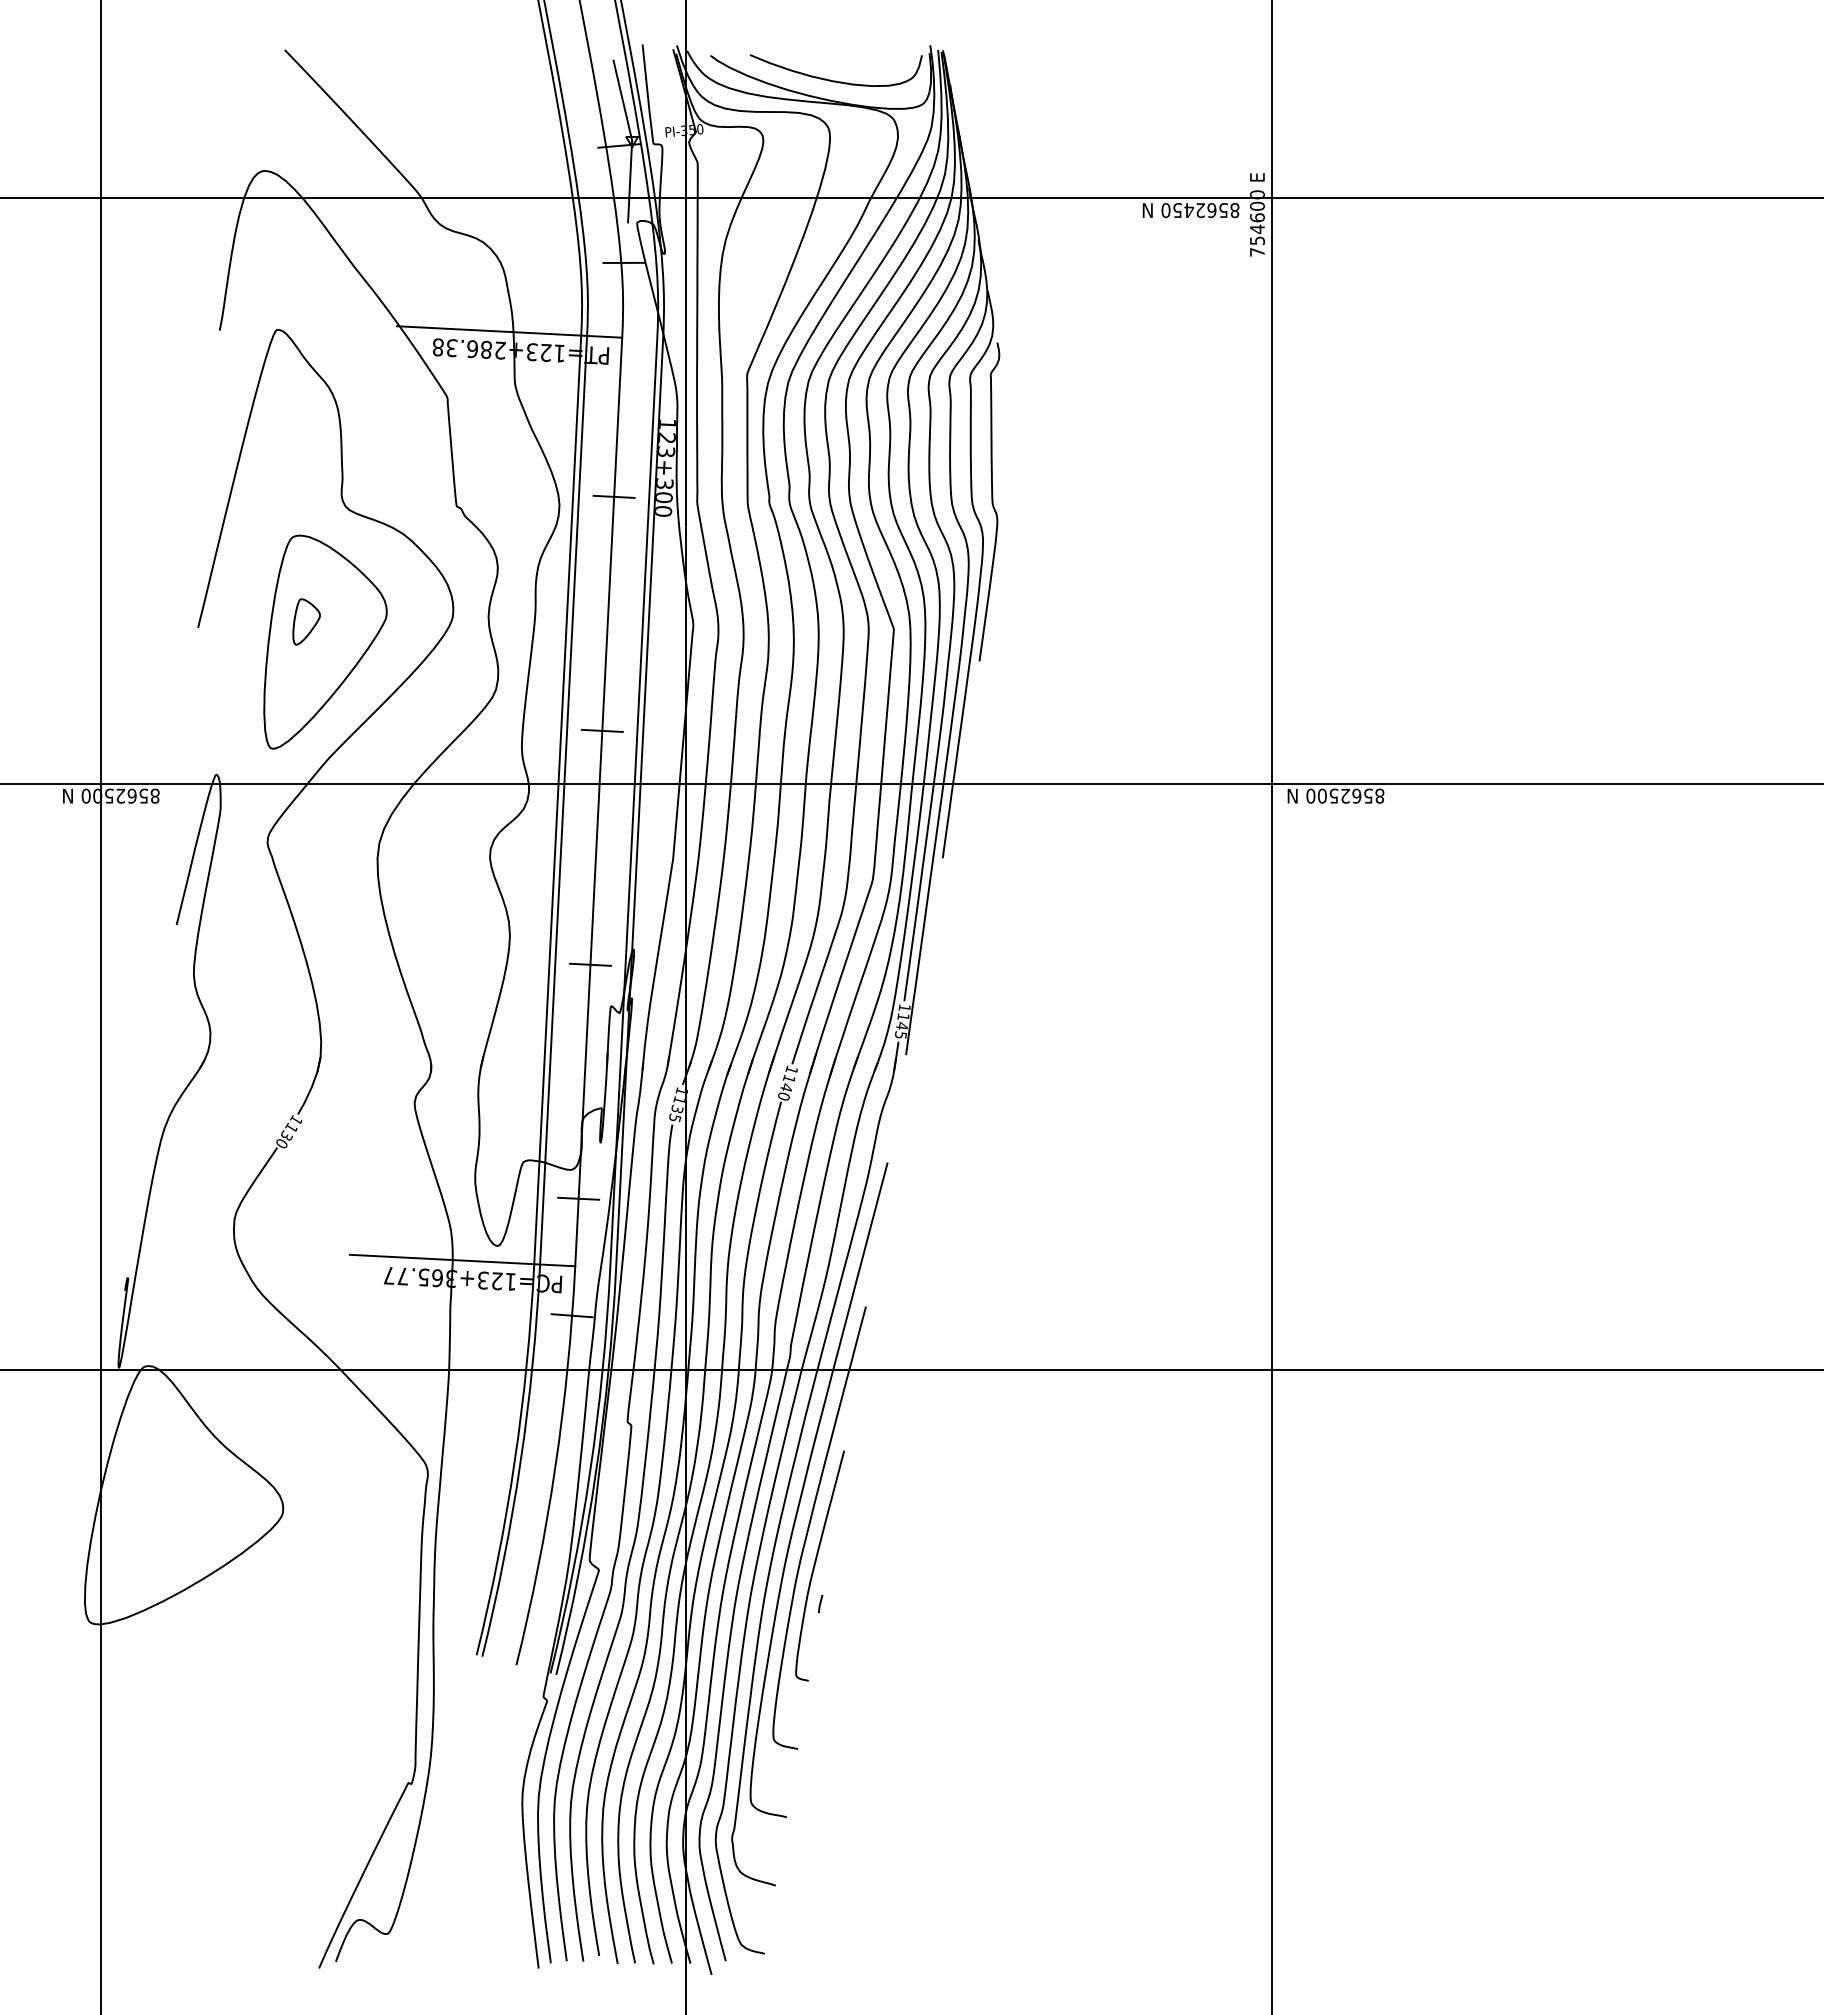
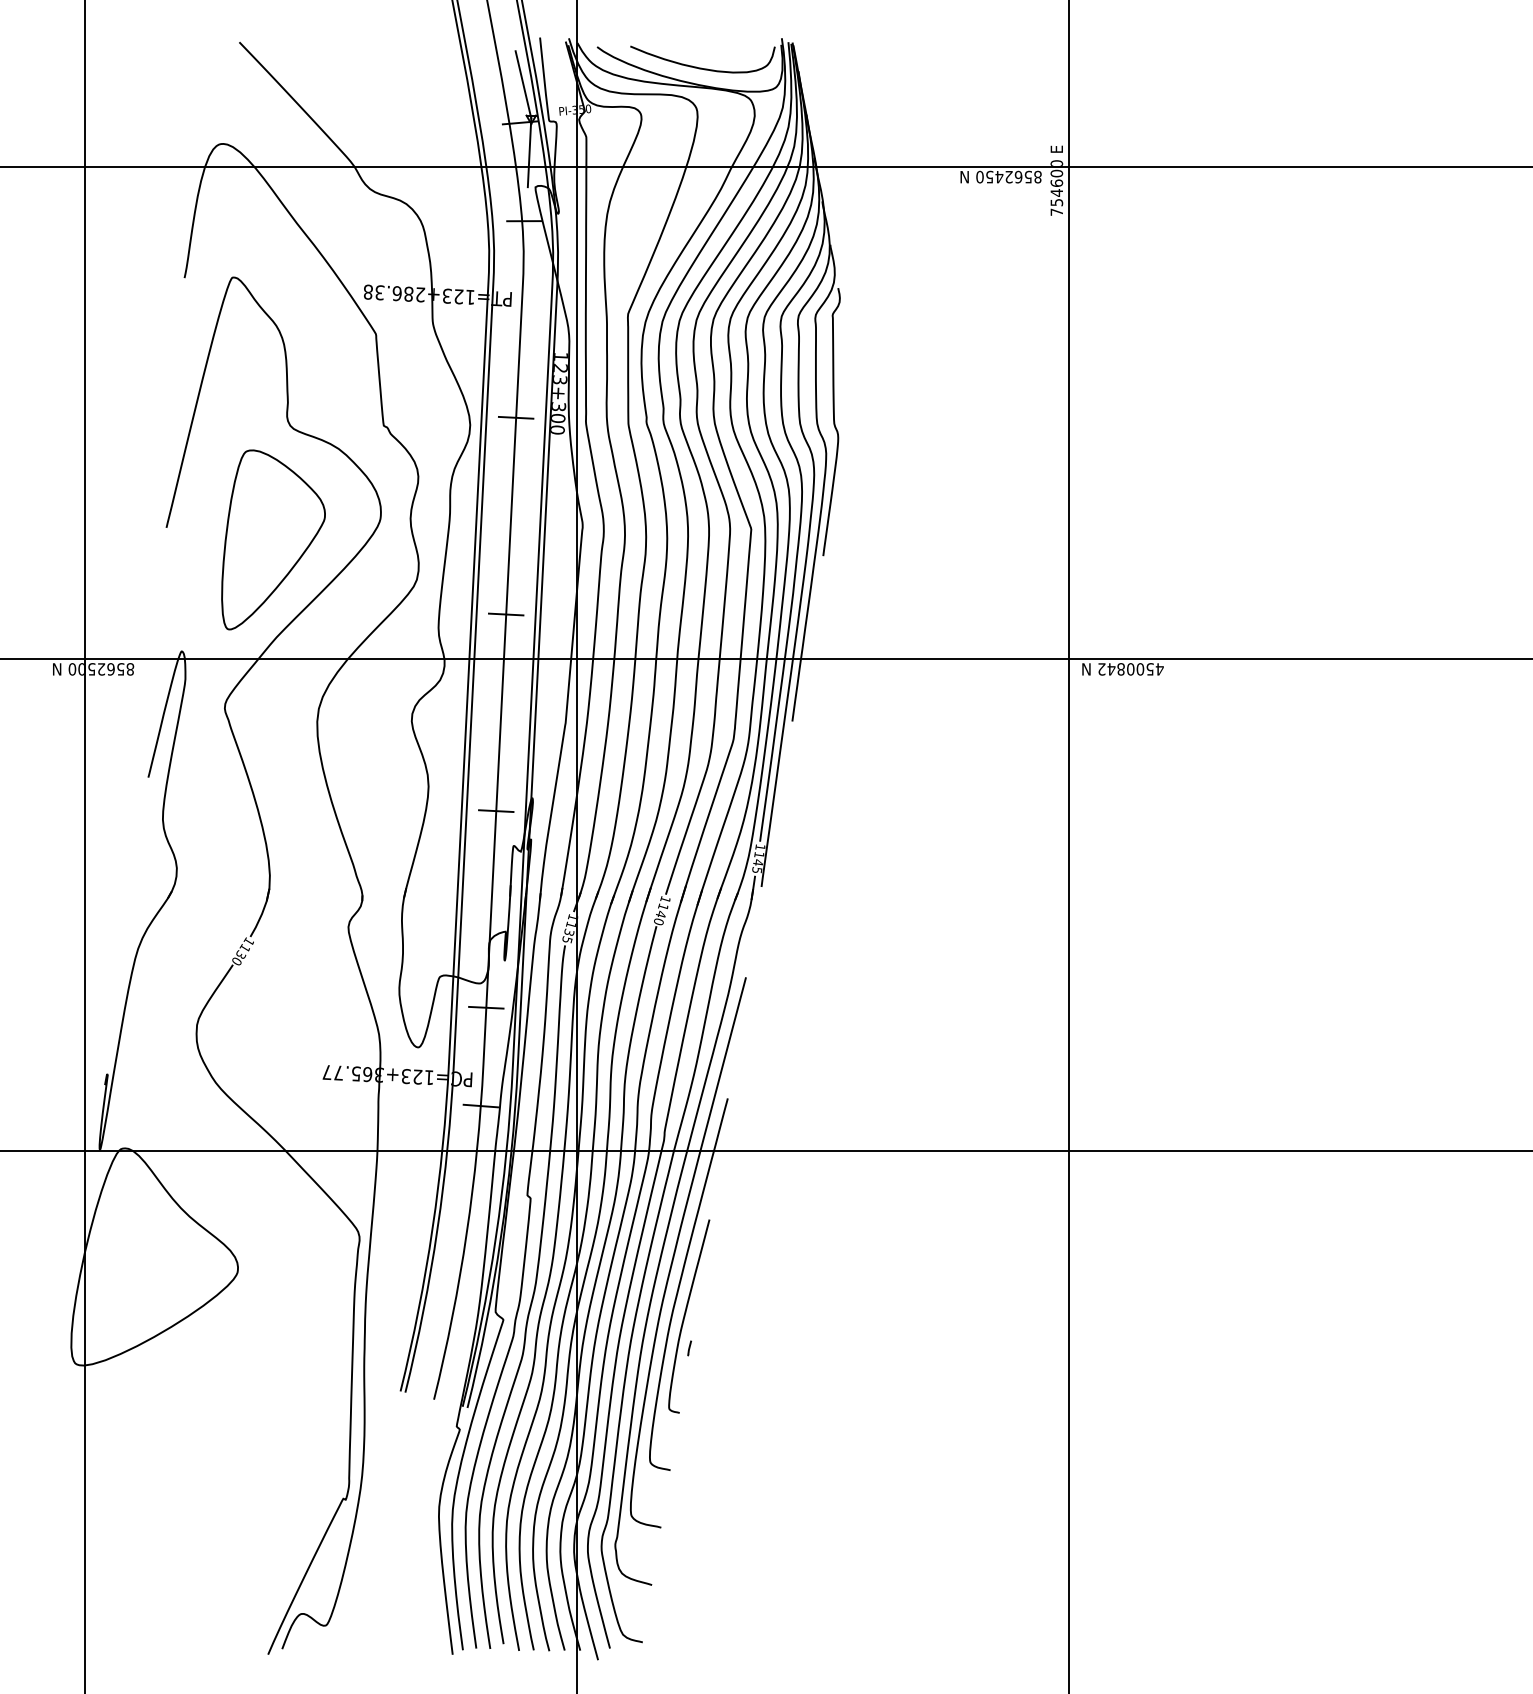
line: (509, 331) -> (428, 278), removed
part: (306, 621) -> (257, 522), removed
text: (1345, 795) -> (1130, 668), 8562500 -> 4500842
line: (462, 1260) -> (388, 1059), removed

